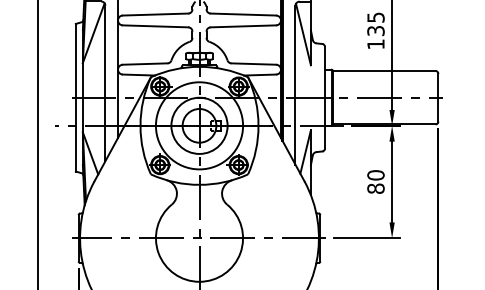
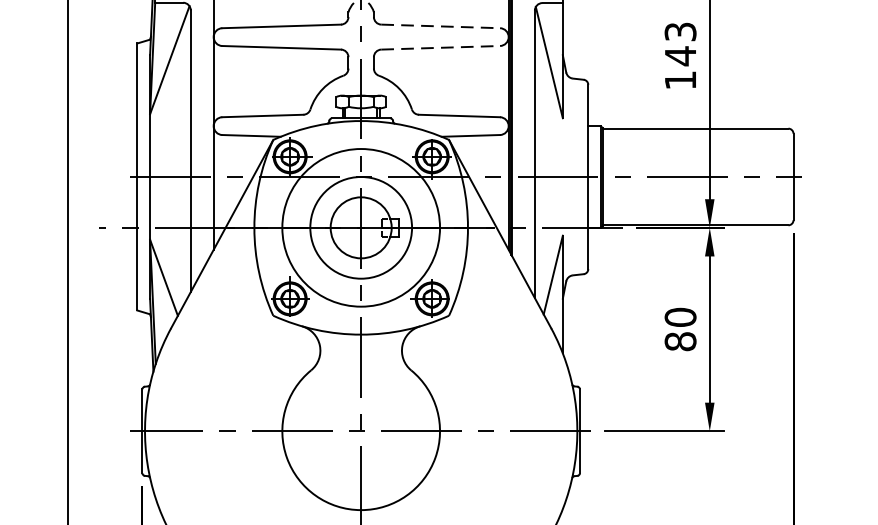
line: (243, 14) -> (440, 26), solid -> dashed
text: (375, 24) -> (679, 44), 135 -> 143
line: (243, 26) -> (440, 48), solid -> dashed

